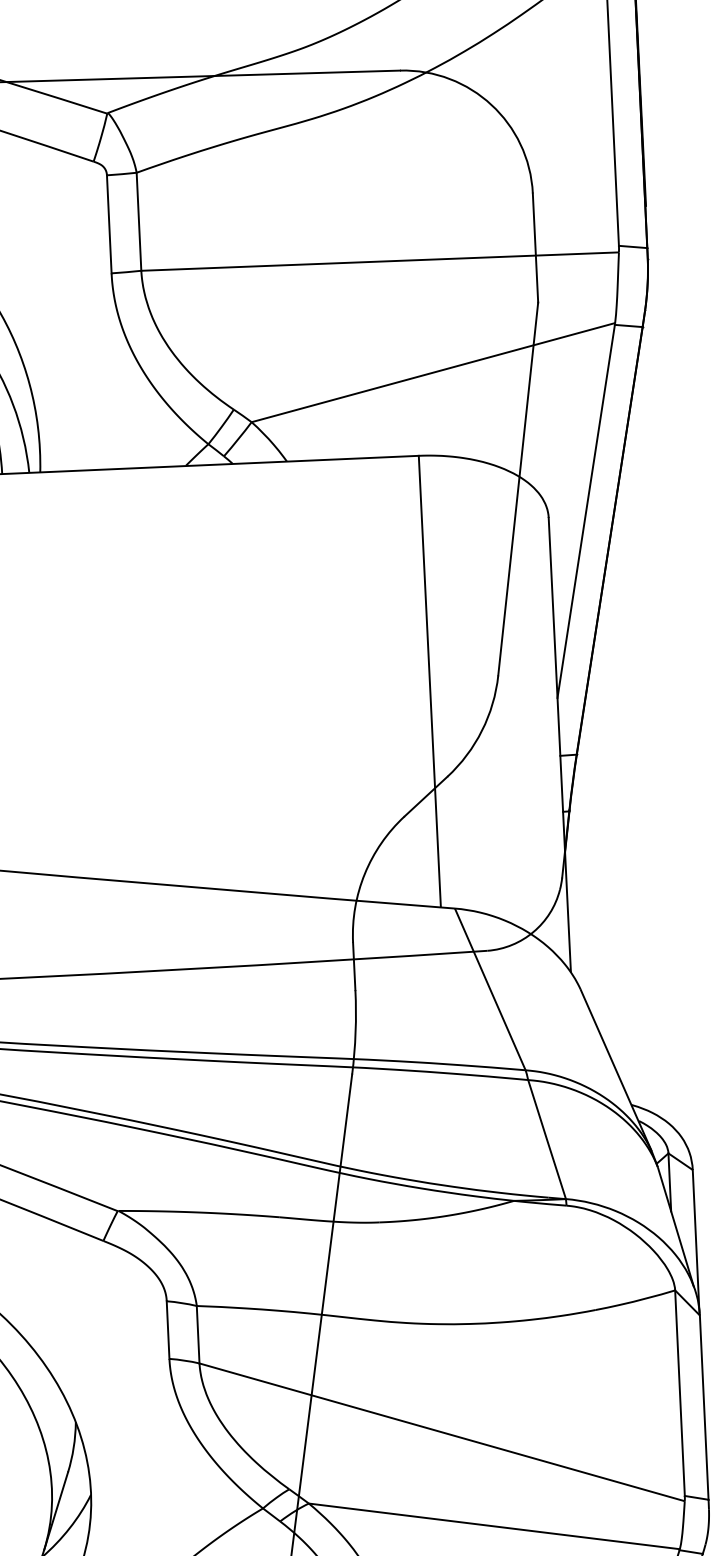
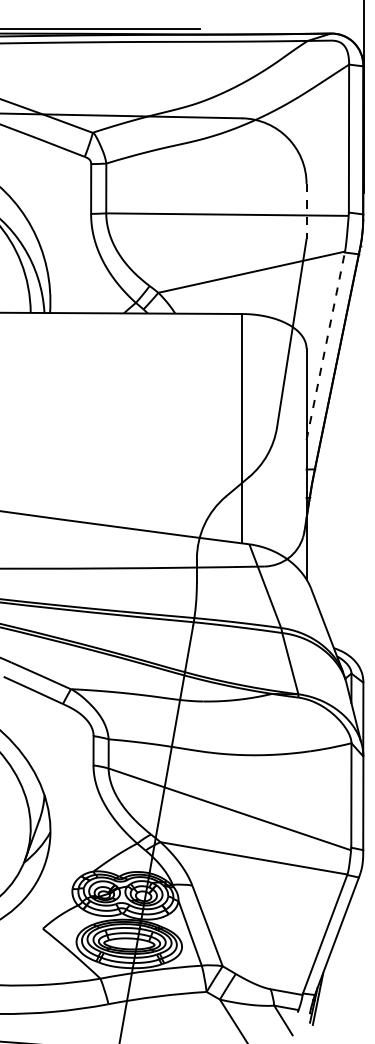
line: (535, 247) -> (306, 211), solid -> dashed
line: (585, 511) -> (325, 346), solid -> dashed

